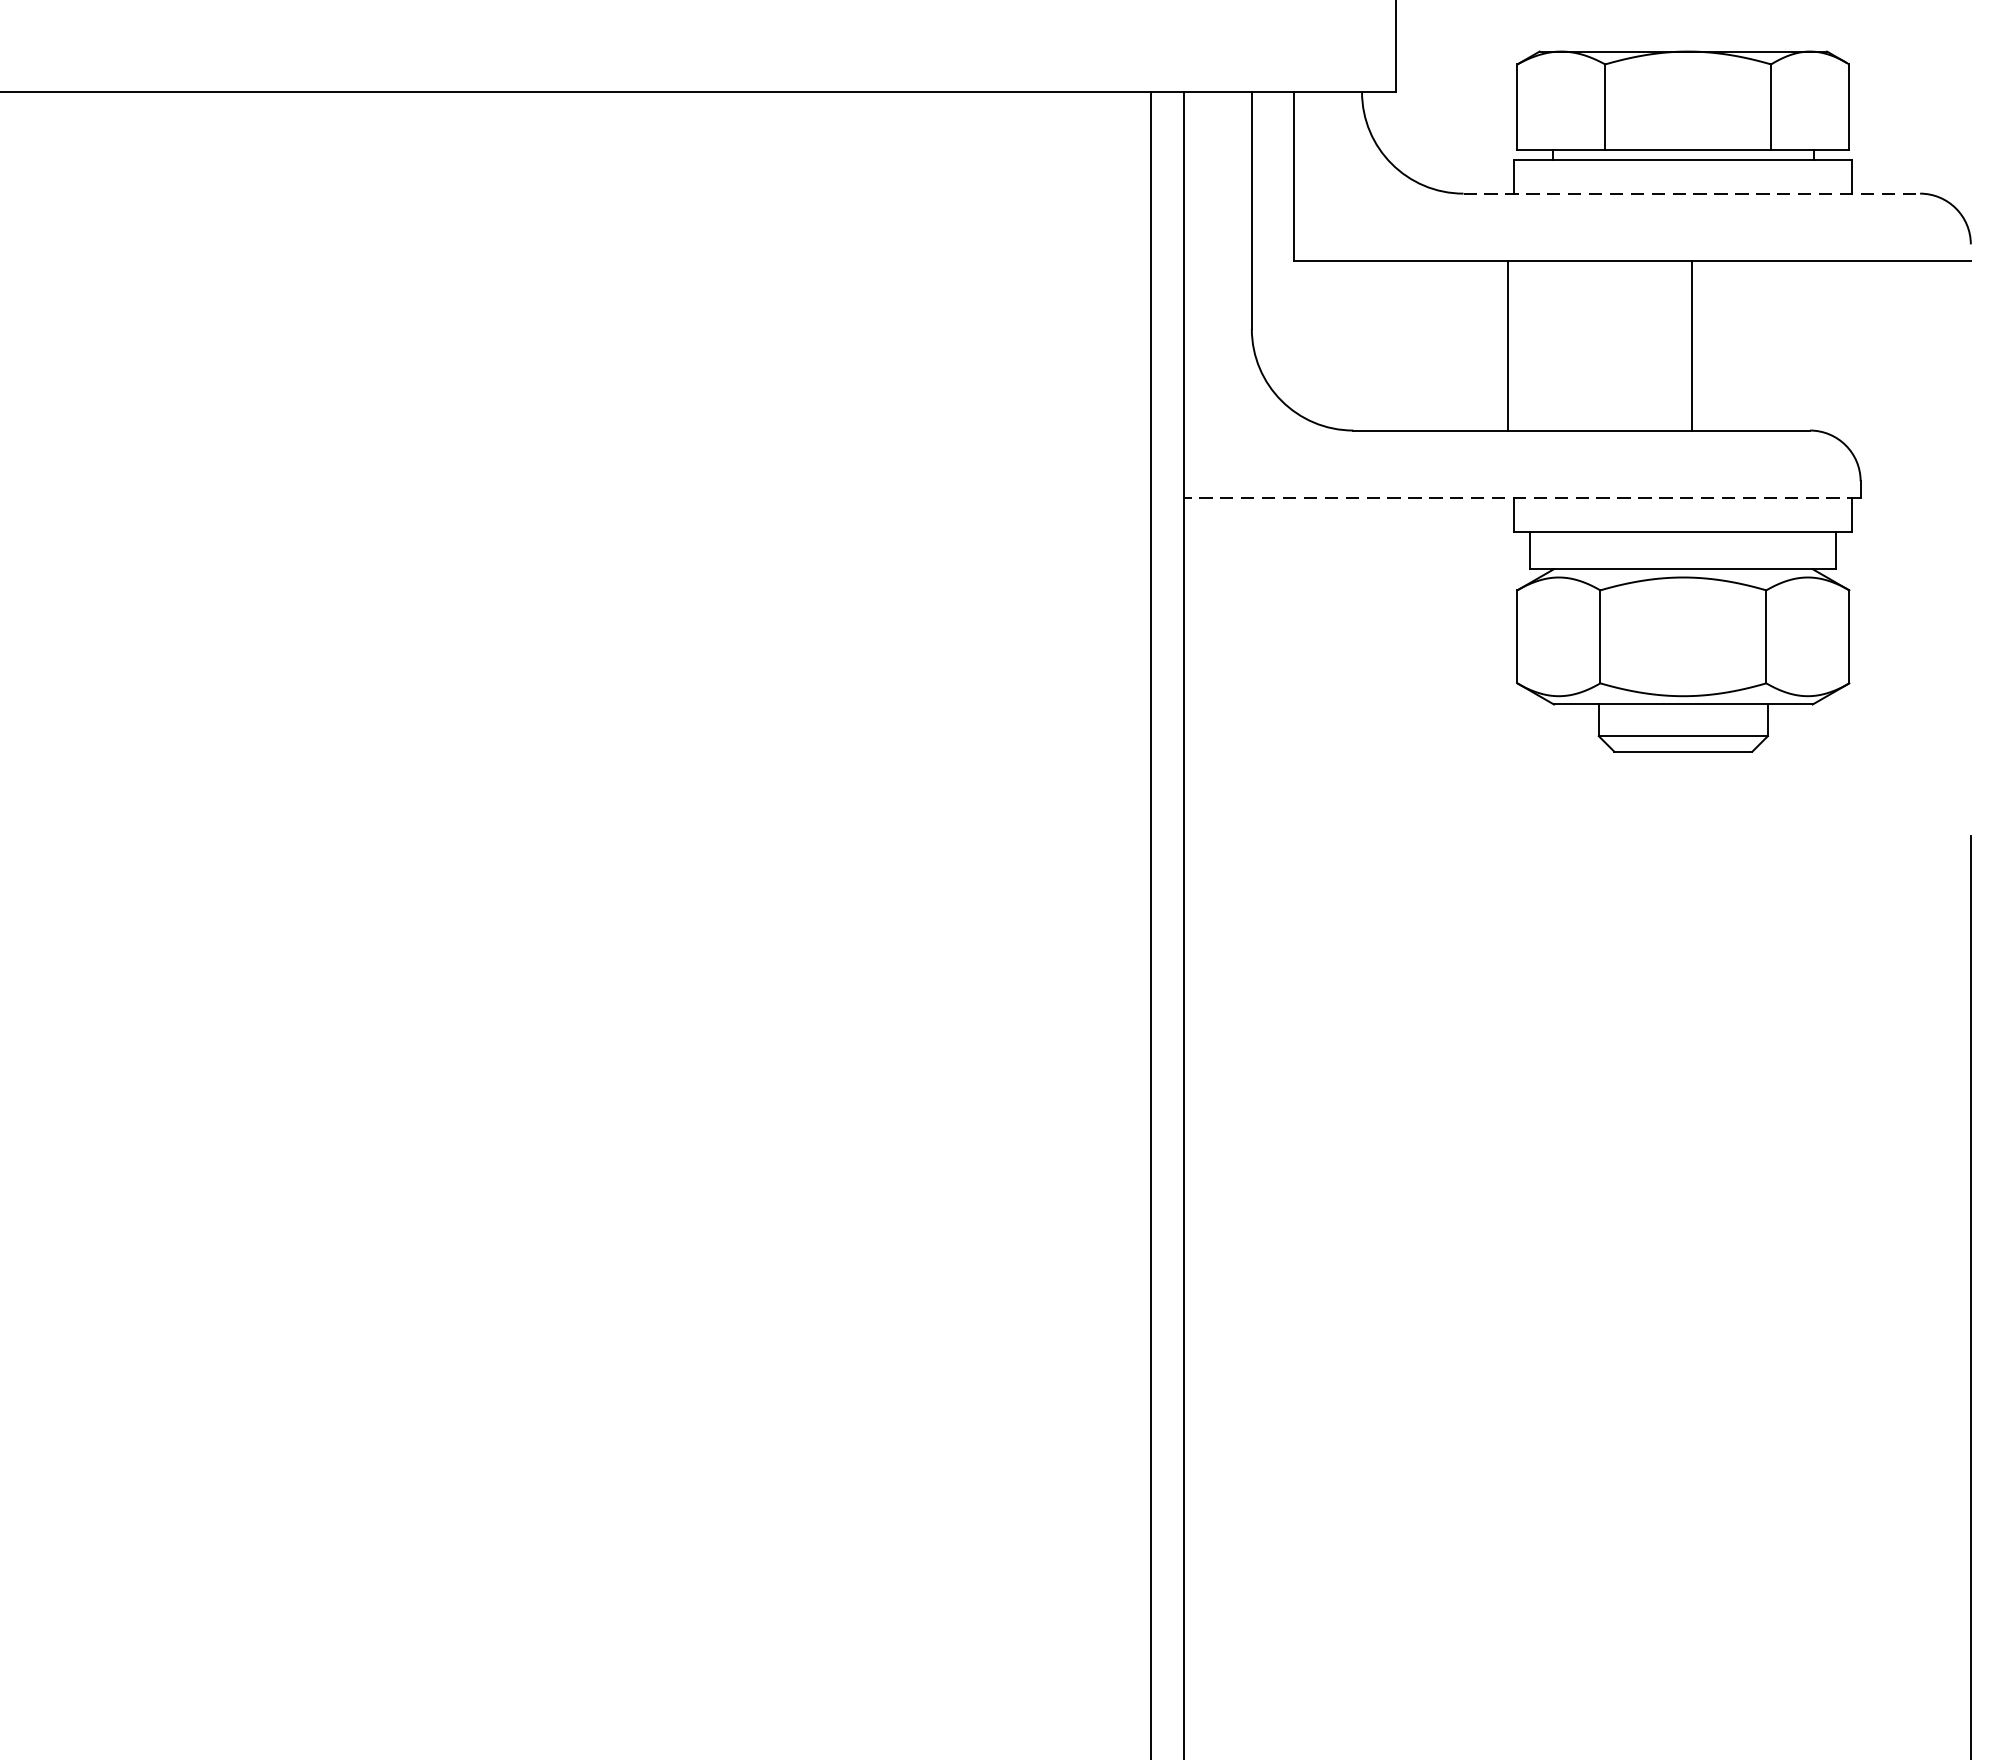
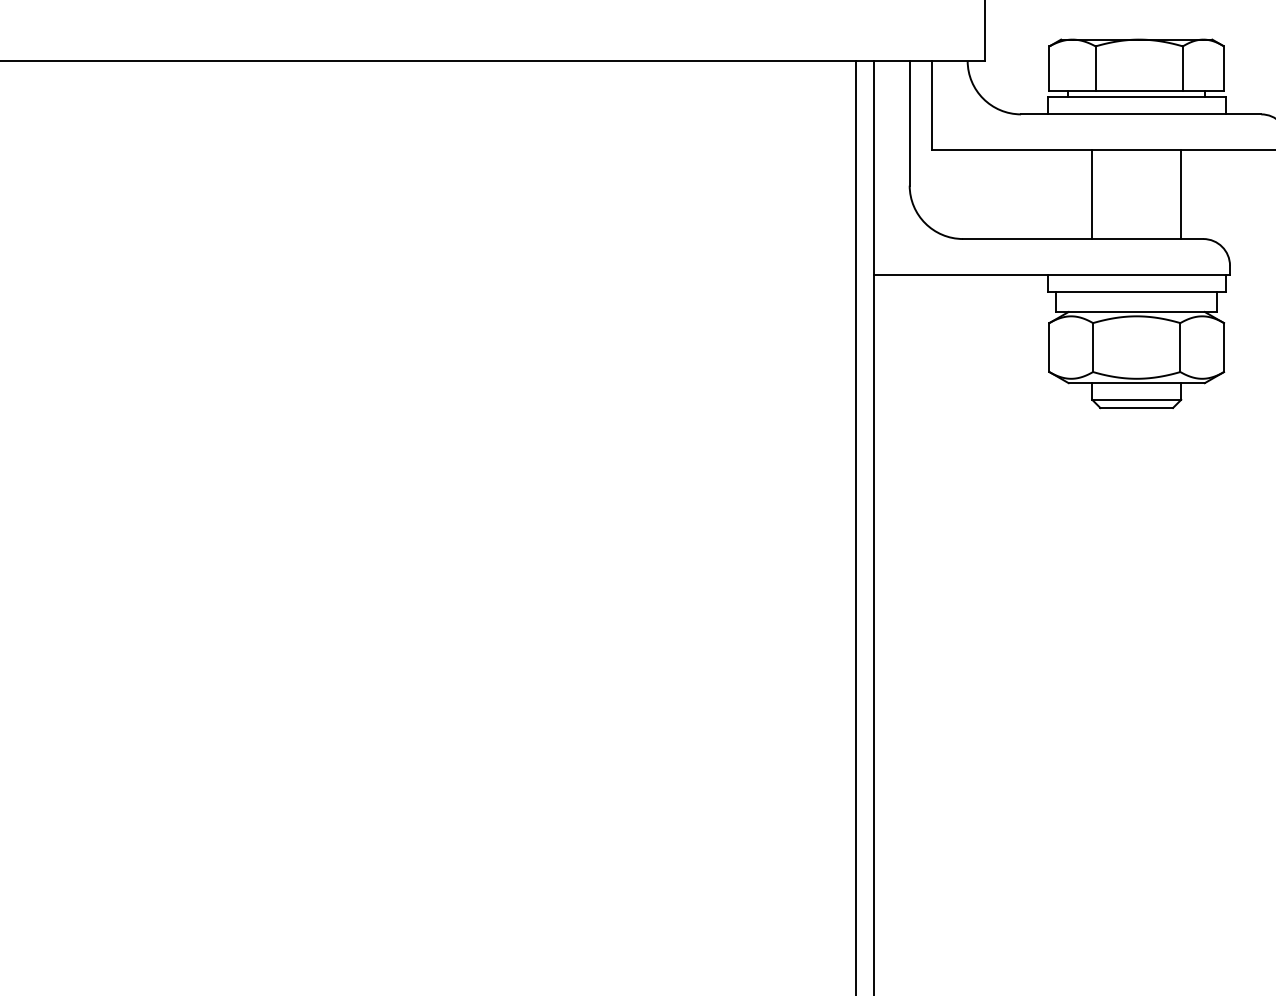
line: (1692, 193) -> (1141, 114), dashed -> solid
line: (1508, 345) -> (1092, 194), moved
line: (1692, 345) -> (1181, 194), moved
line: (1523, 497) -> (1052, 274), dashed -> solid

